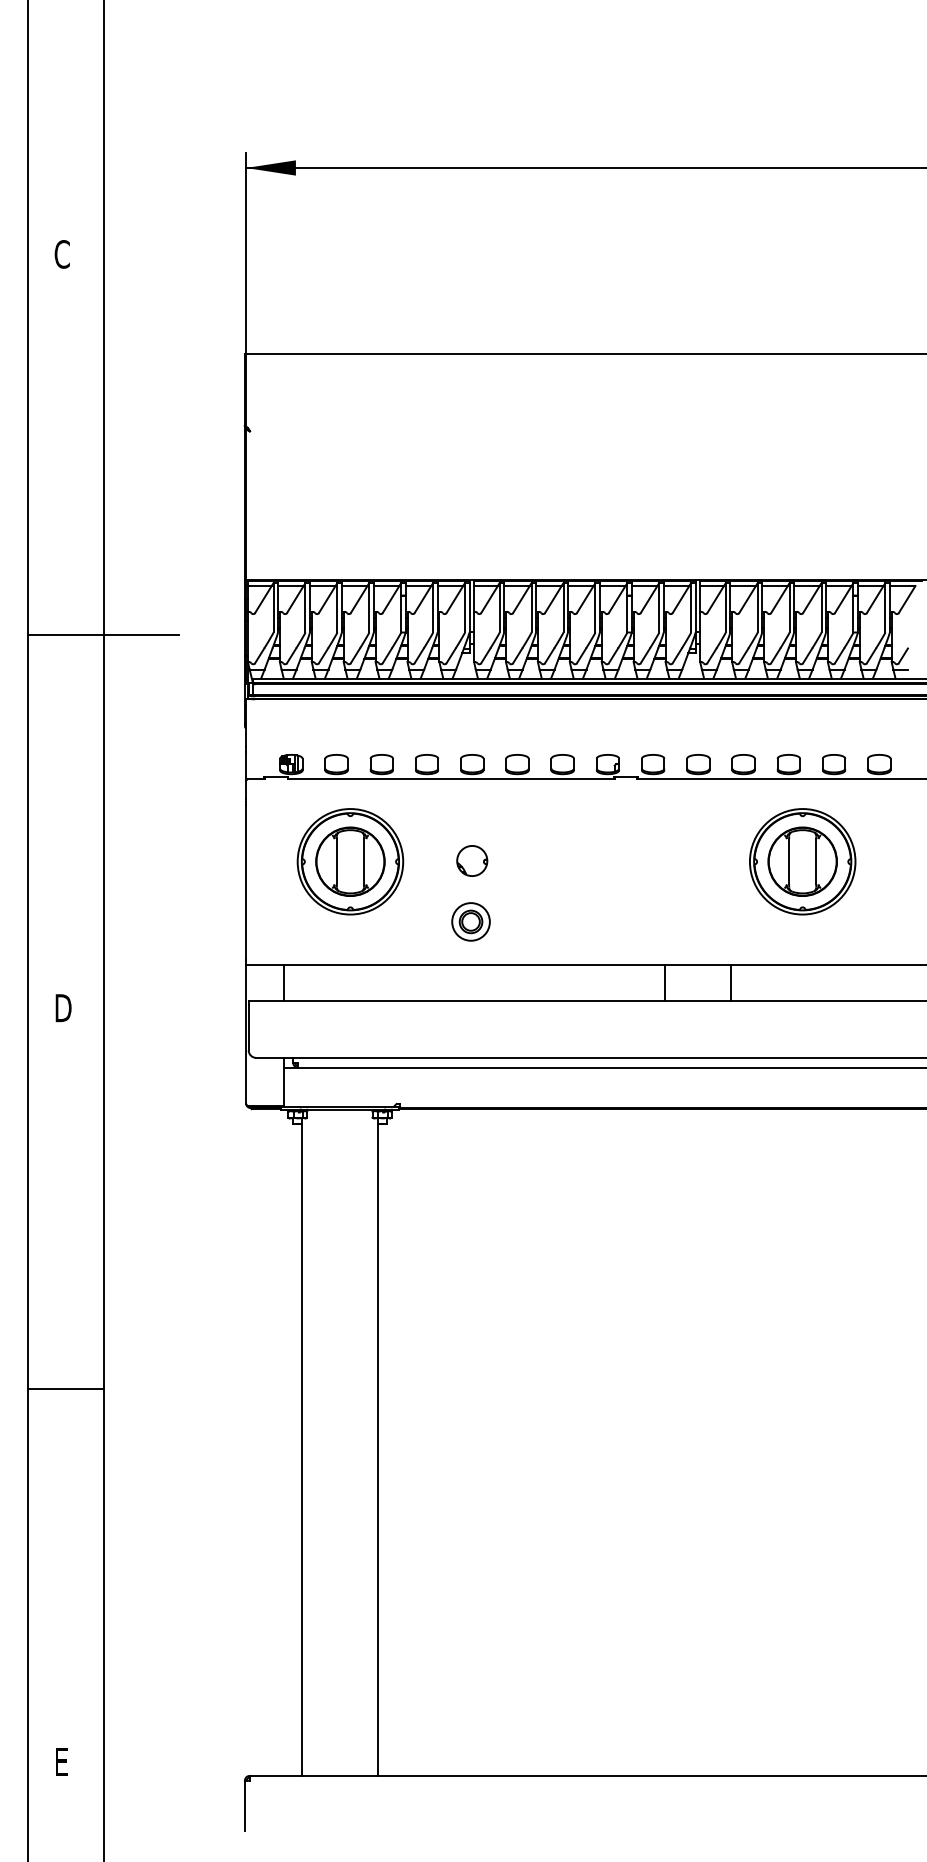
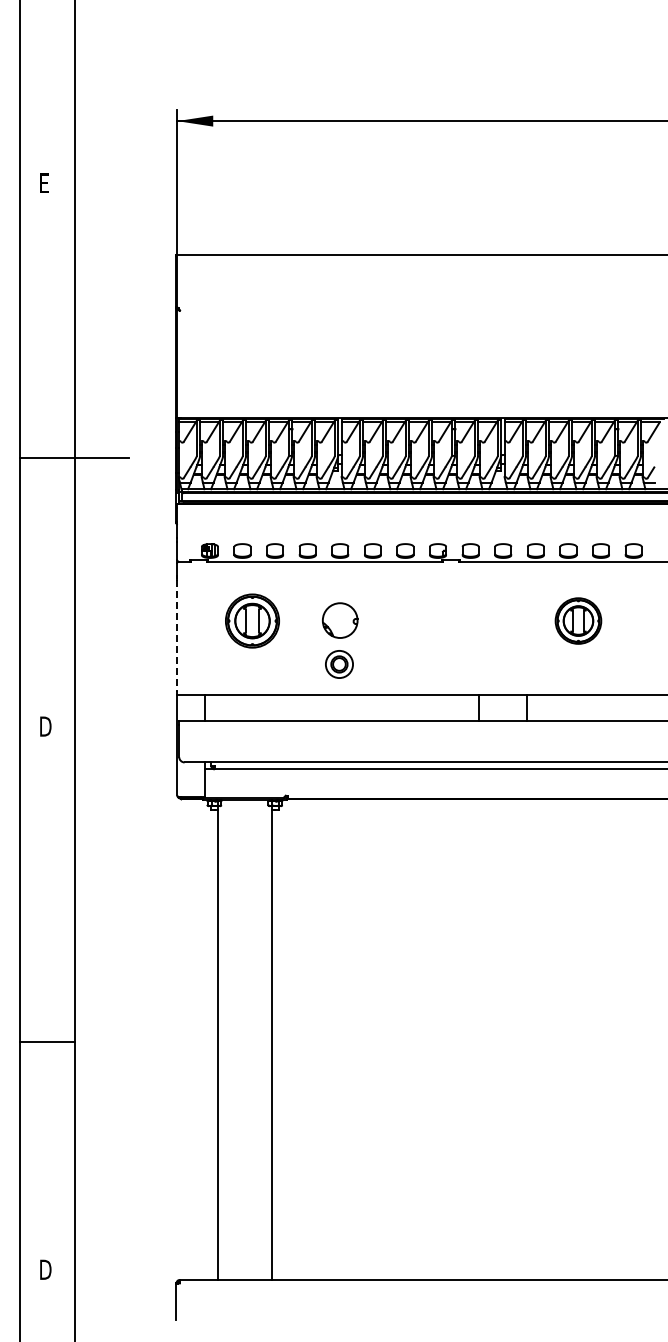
text: (61, 254) -> (44, 183), C -> E
part: (350, 860) -> (252, 620), size x0.7
part: (472, 860) -> (340, 620), size x1.6
part: (802, 860) -> (578, 620), size x0.6
line: (246, 883) -> (177, 636), solid -> dashed
line: (65, 1388) -> (47, 1041), moved
text: (63, 1761) -> (45, 1269), E -> D

